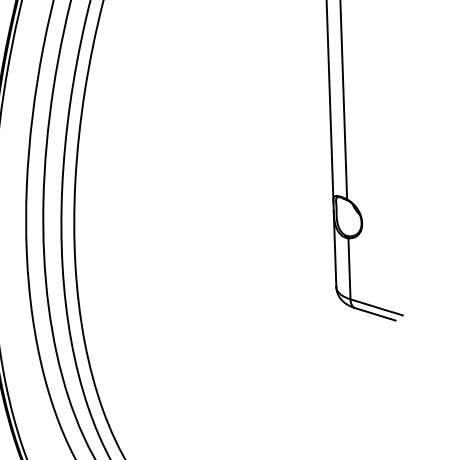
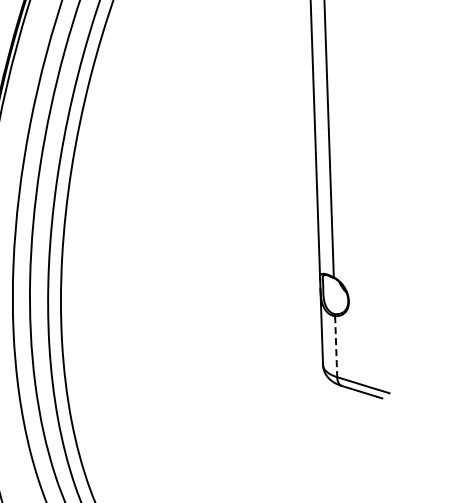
line: (349, 268) -> (336, 346), solid -> dashed

